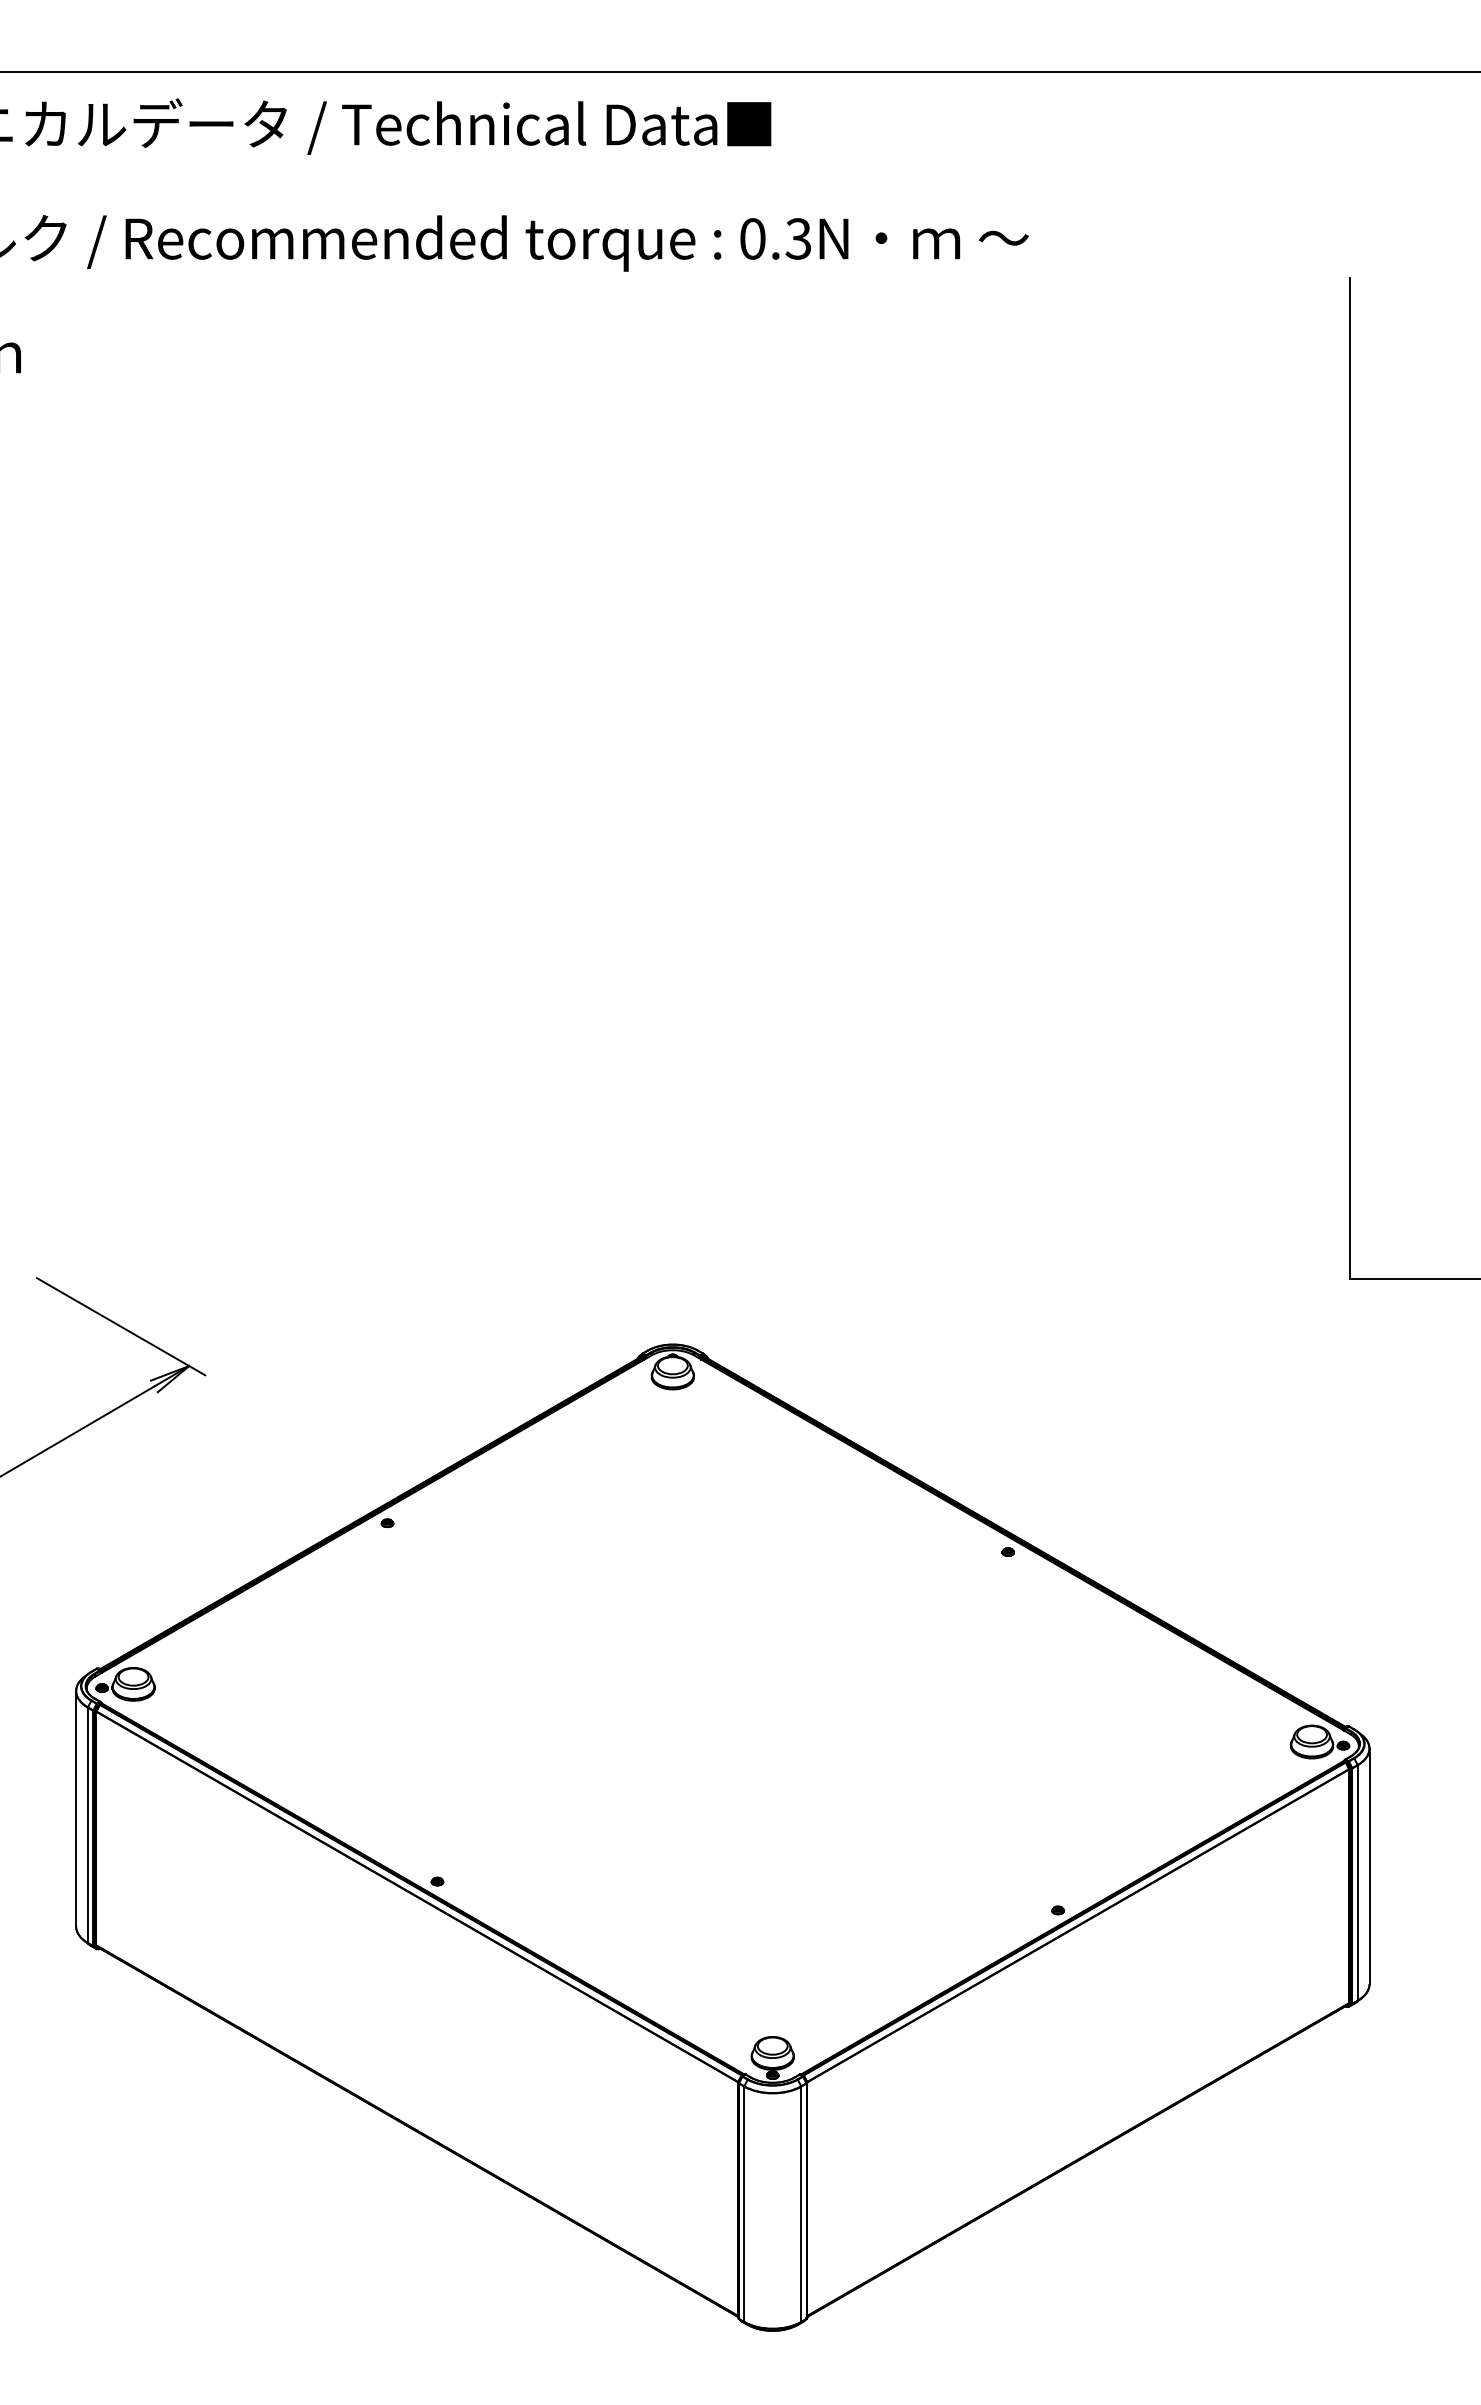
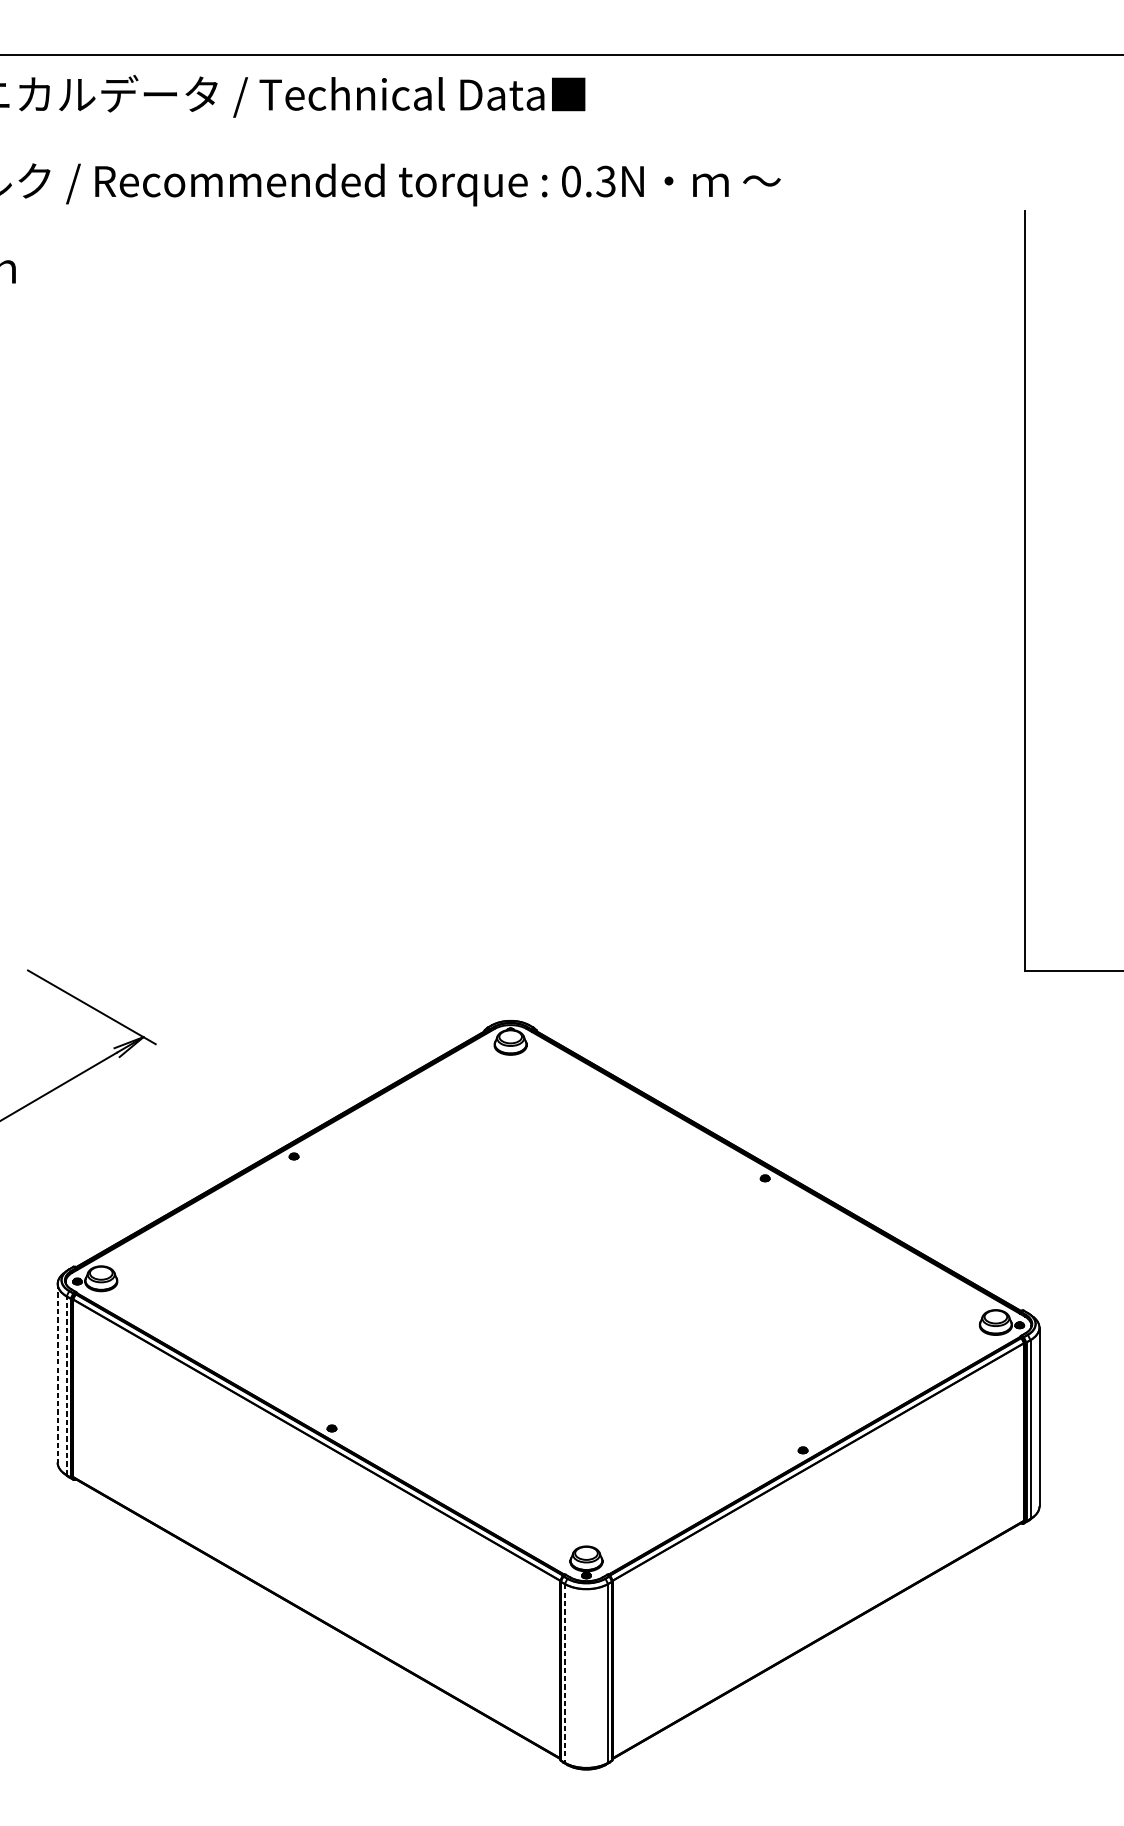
line: (76, 1808) -> (57, 1373), solid -> dashed
line: (87, 1825) -> (66, 1385), solid -> dashed
line: (744, 2204) -> (565, 1673), solid -> dashed

